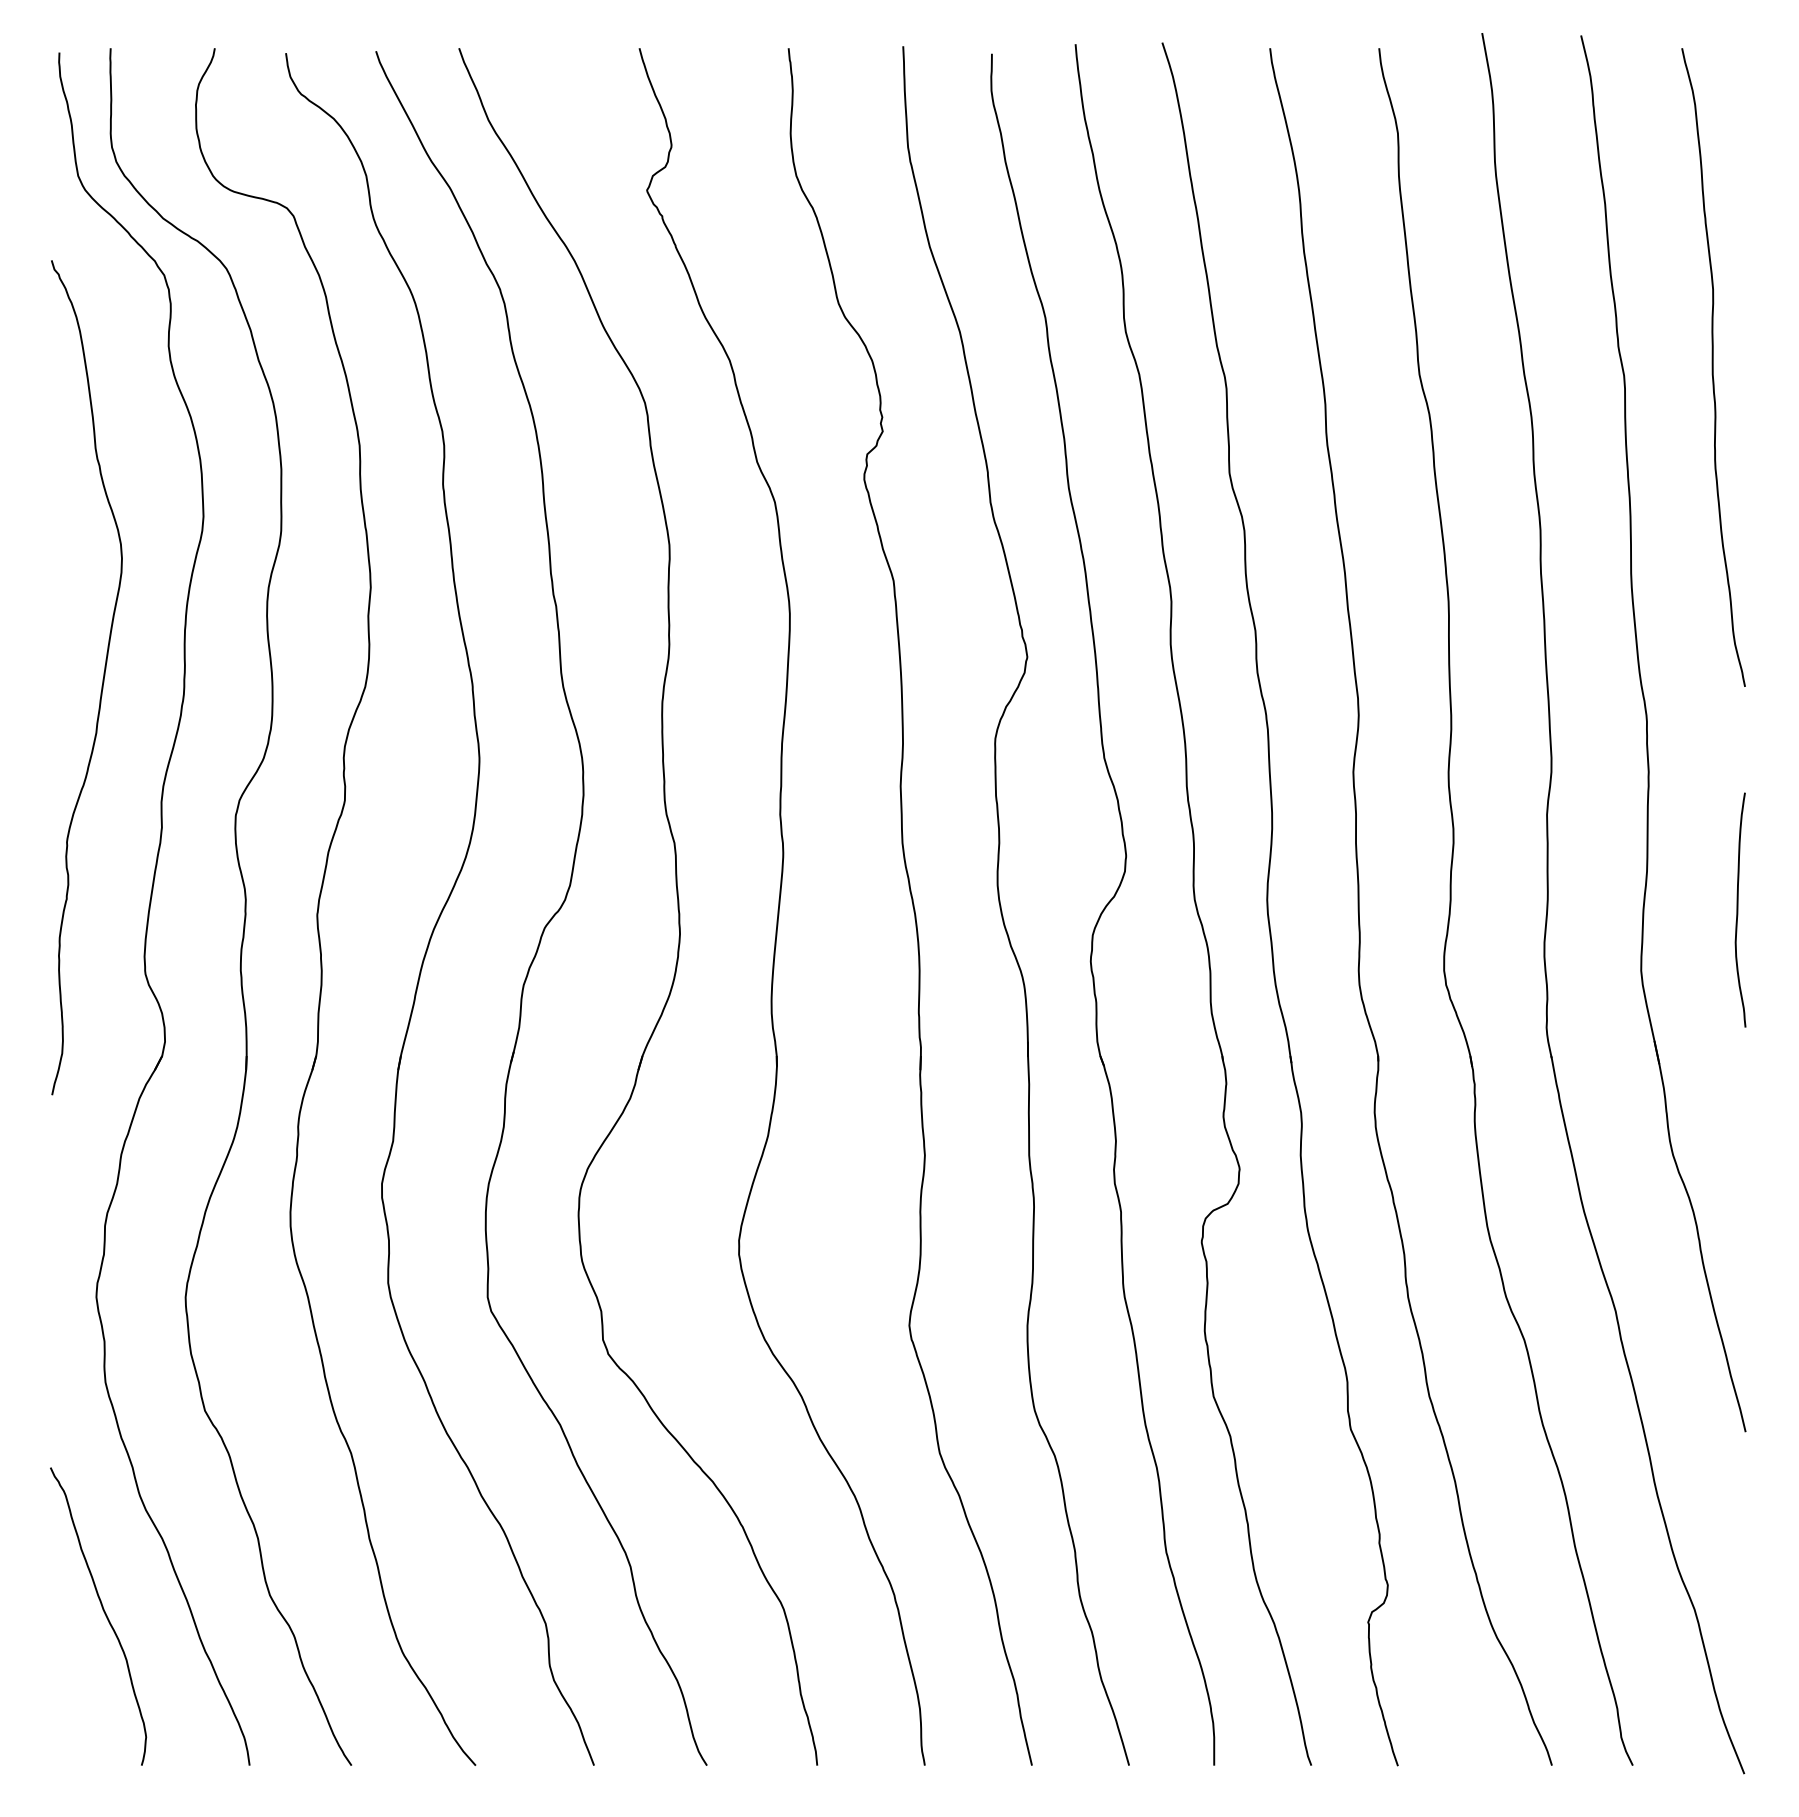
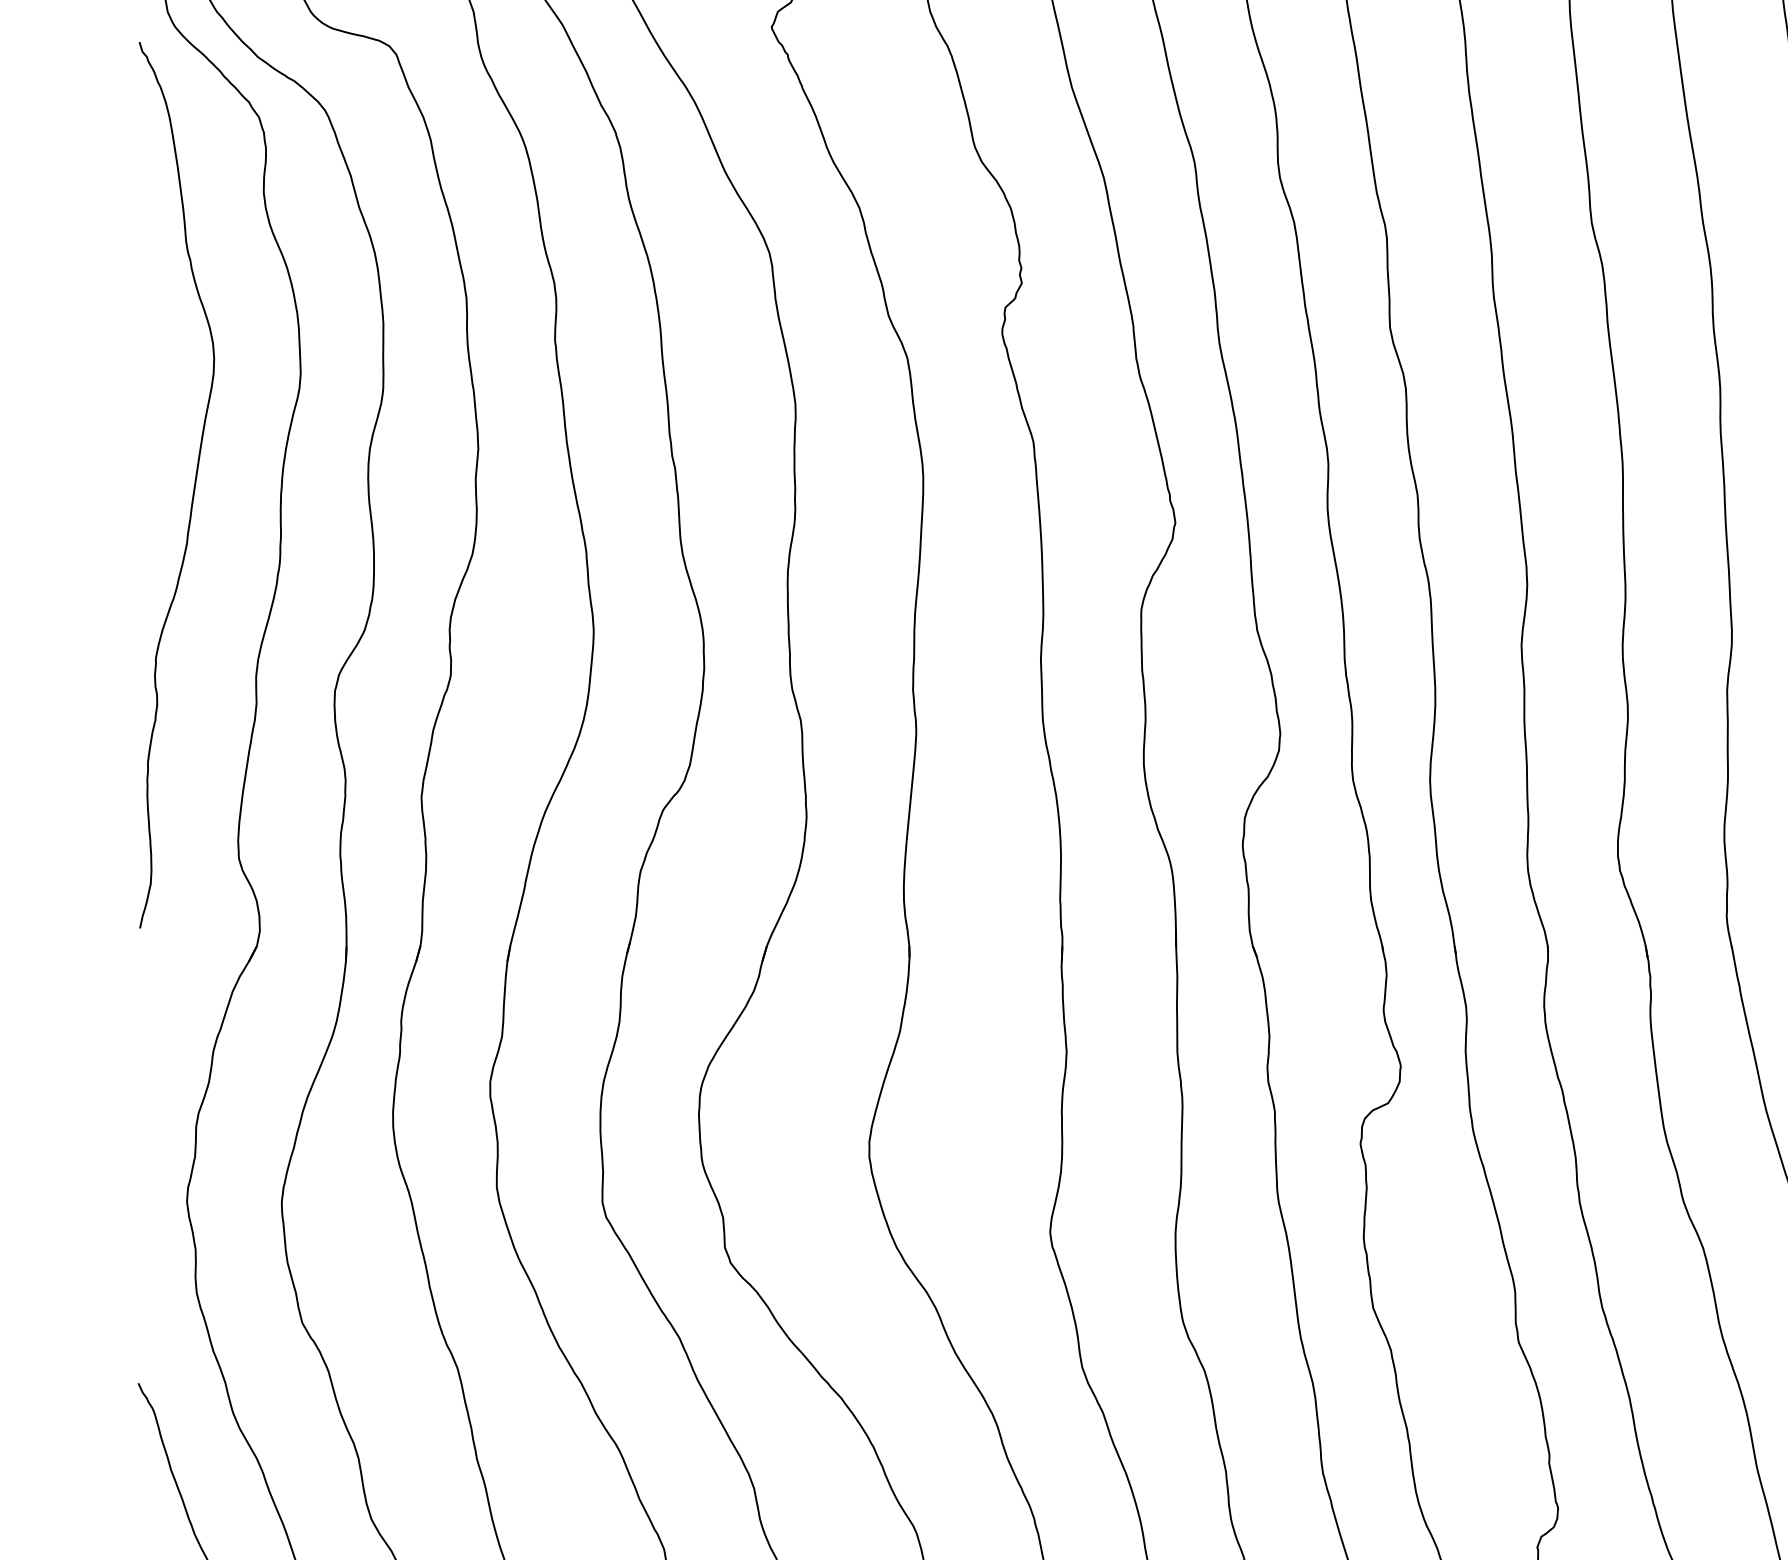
curve: (102, 679) -> (193, 487), moved

